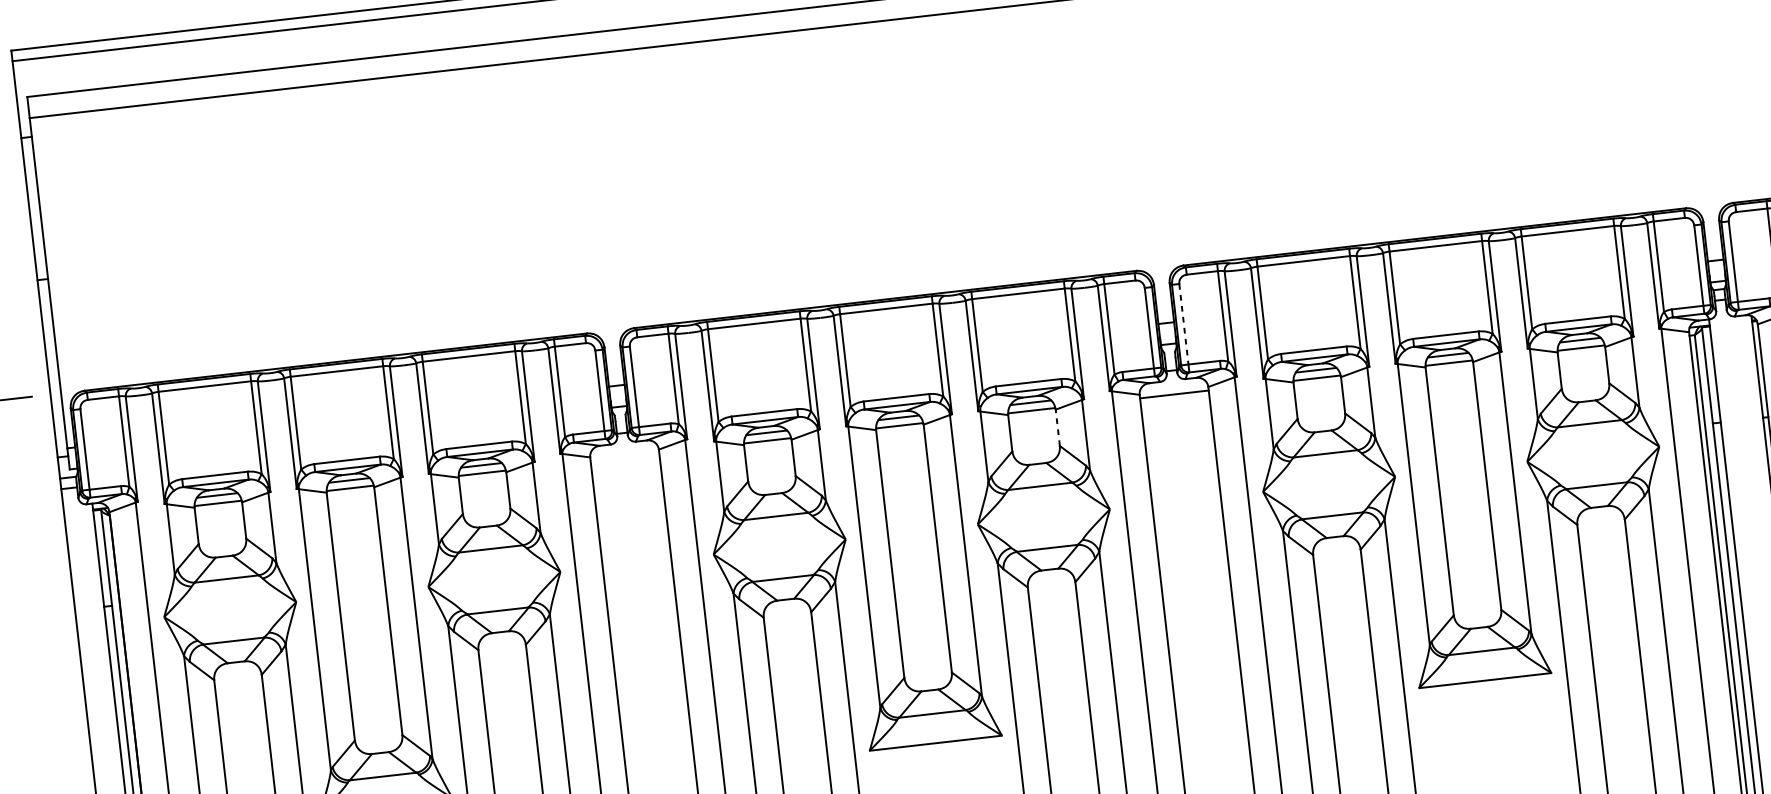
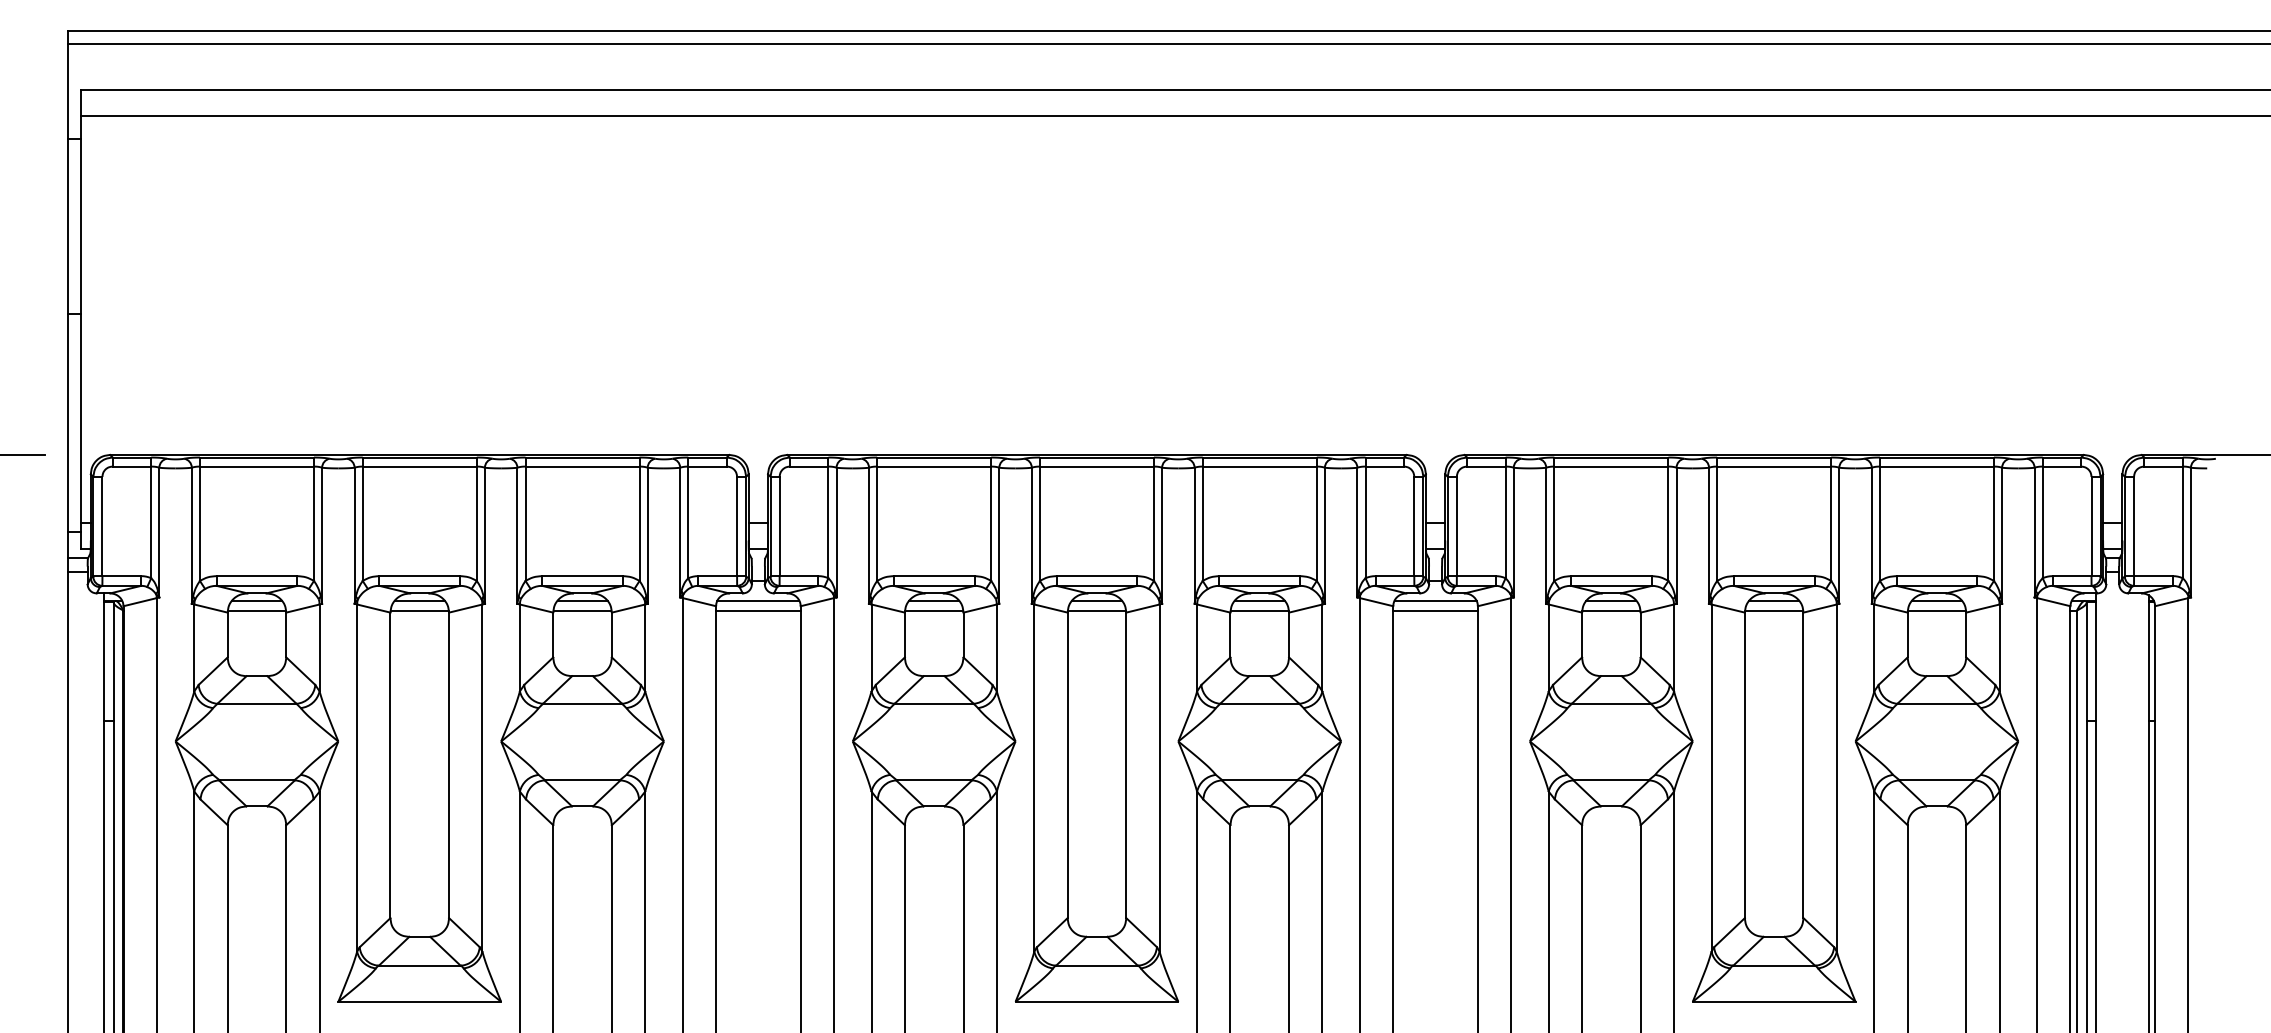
line: (1183, 324) -> (1456, 526), dashed -> solid
line: (1173, 386) -> (1435, 600), added
line: (1058, 427) -> (1289, 634), dashed -> solid
line: (624, 448) -> (758, 600), added
line: (625, 456) -> (758, 610), added

